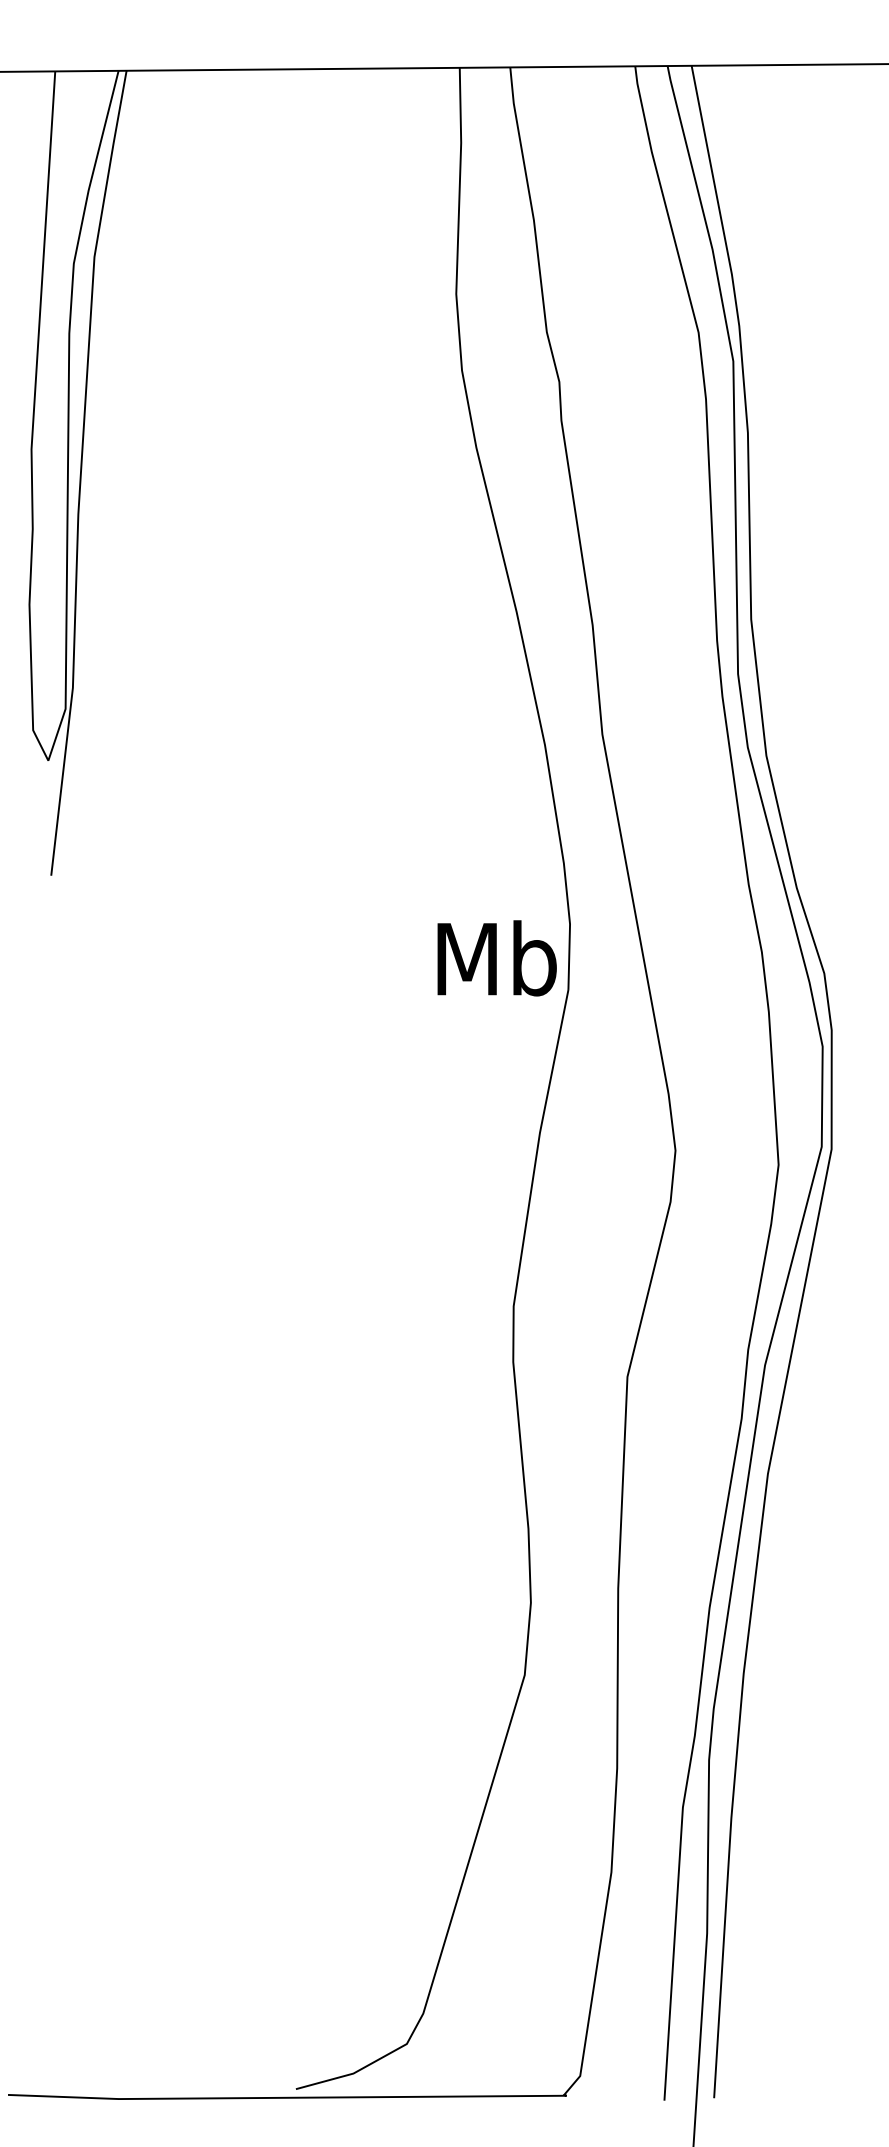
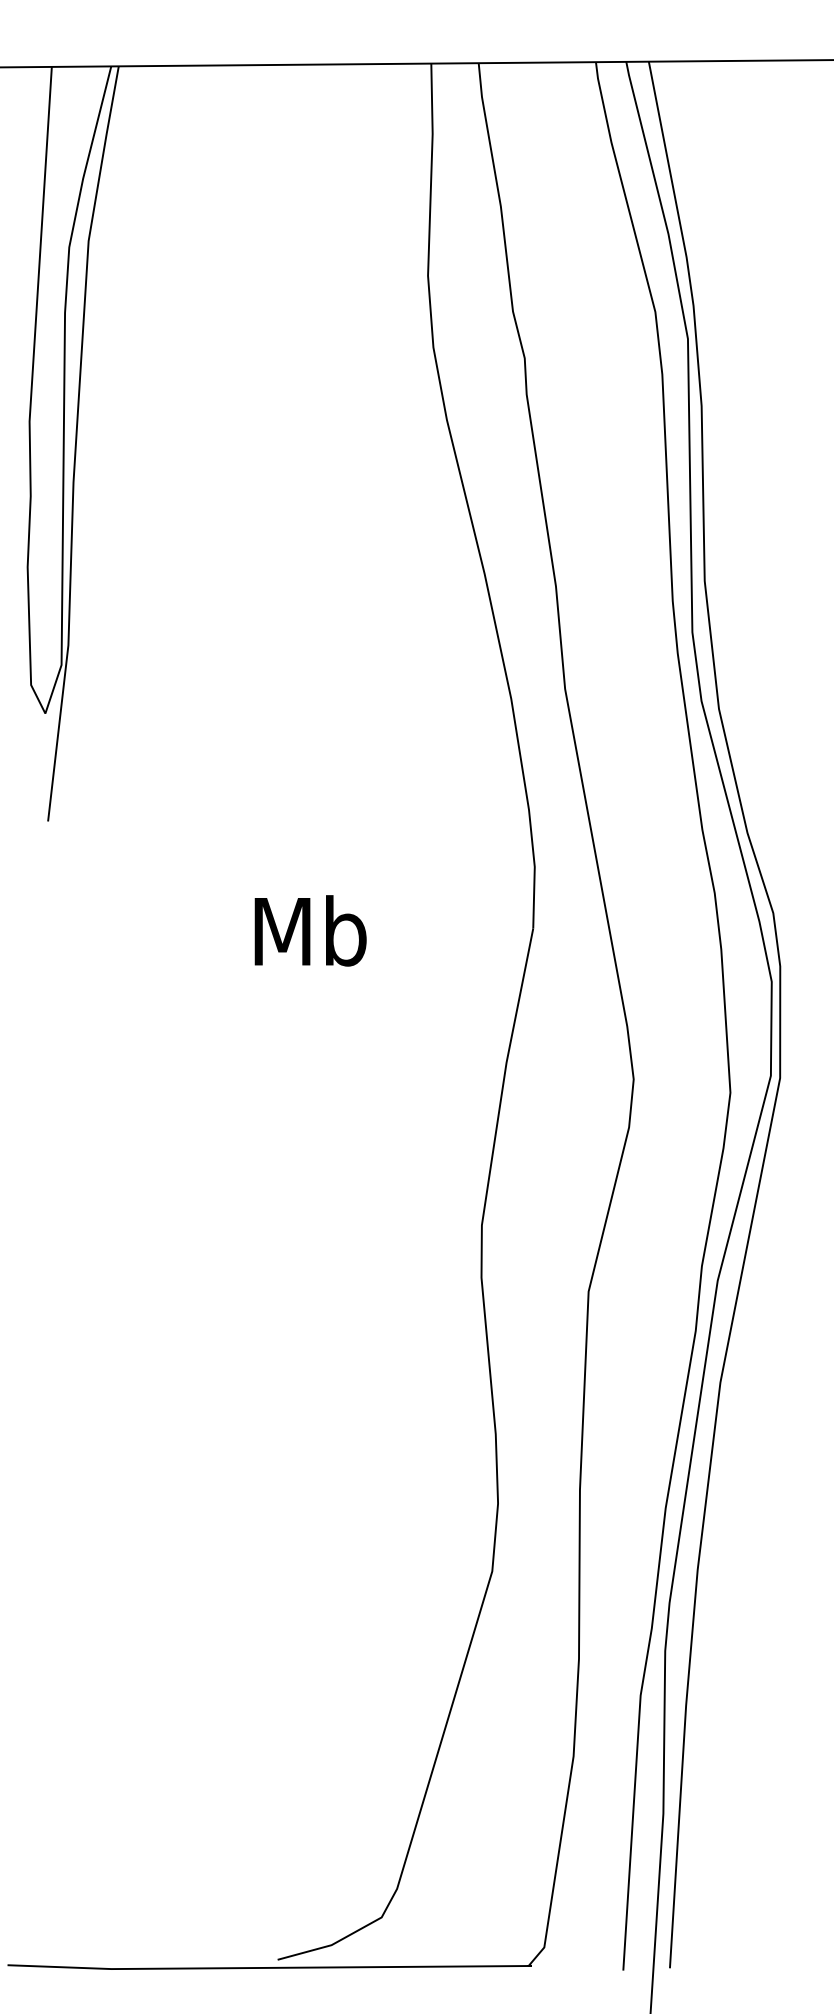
text: (496, 958) -> (310, 931), moved

